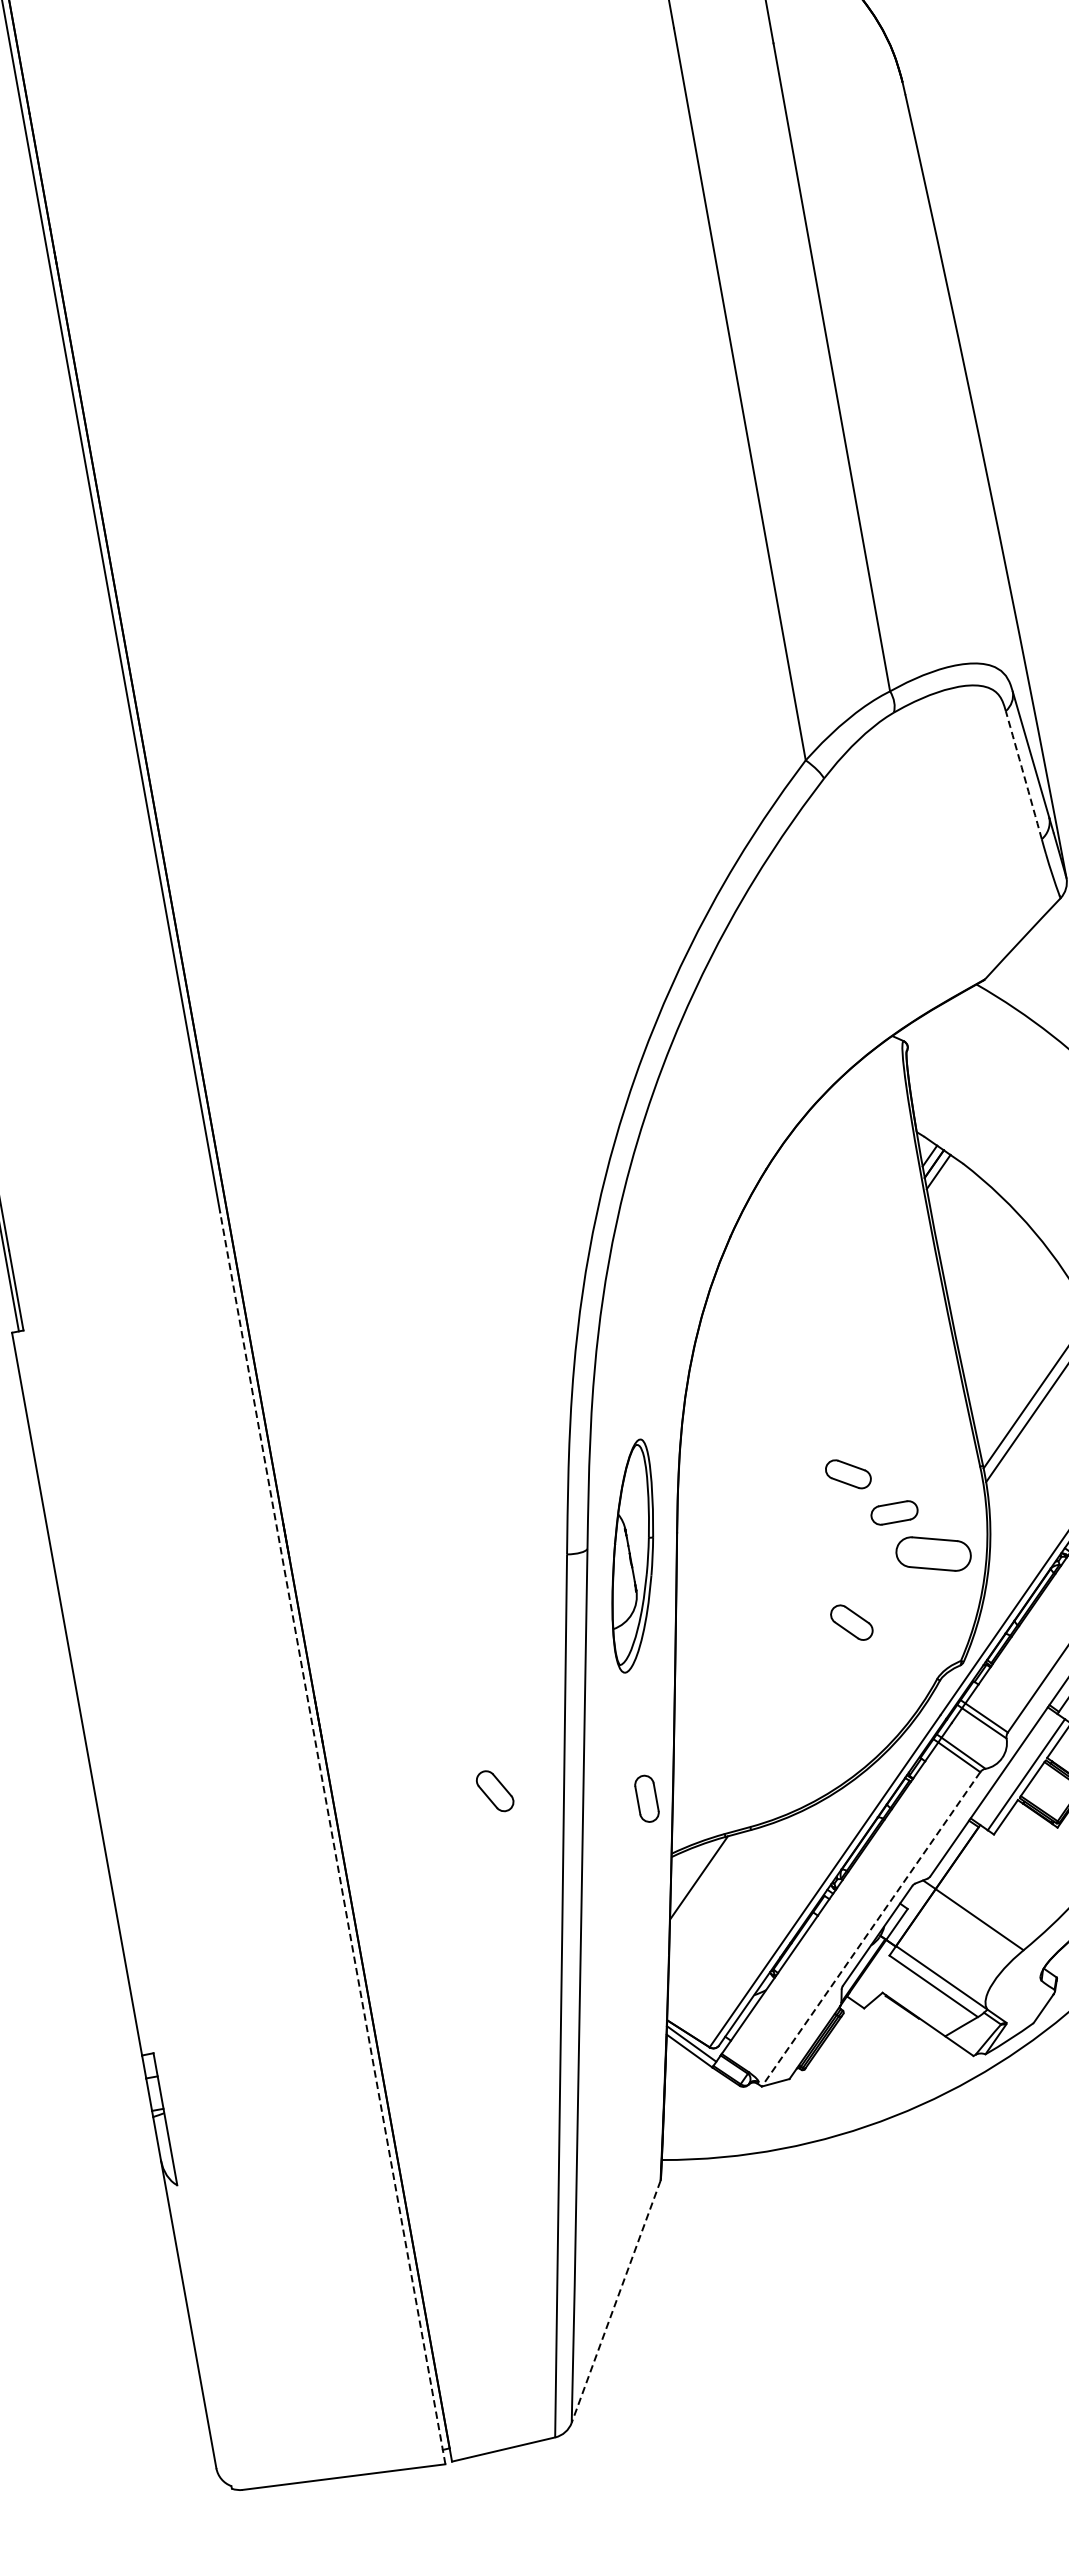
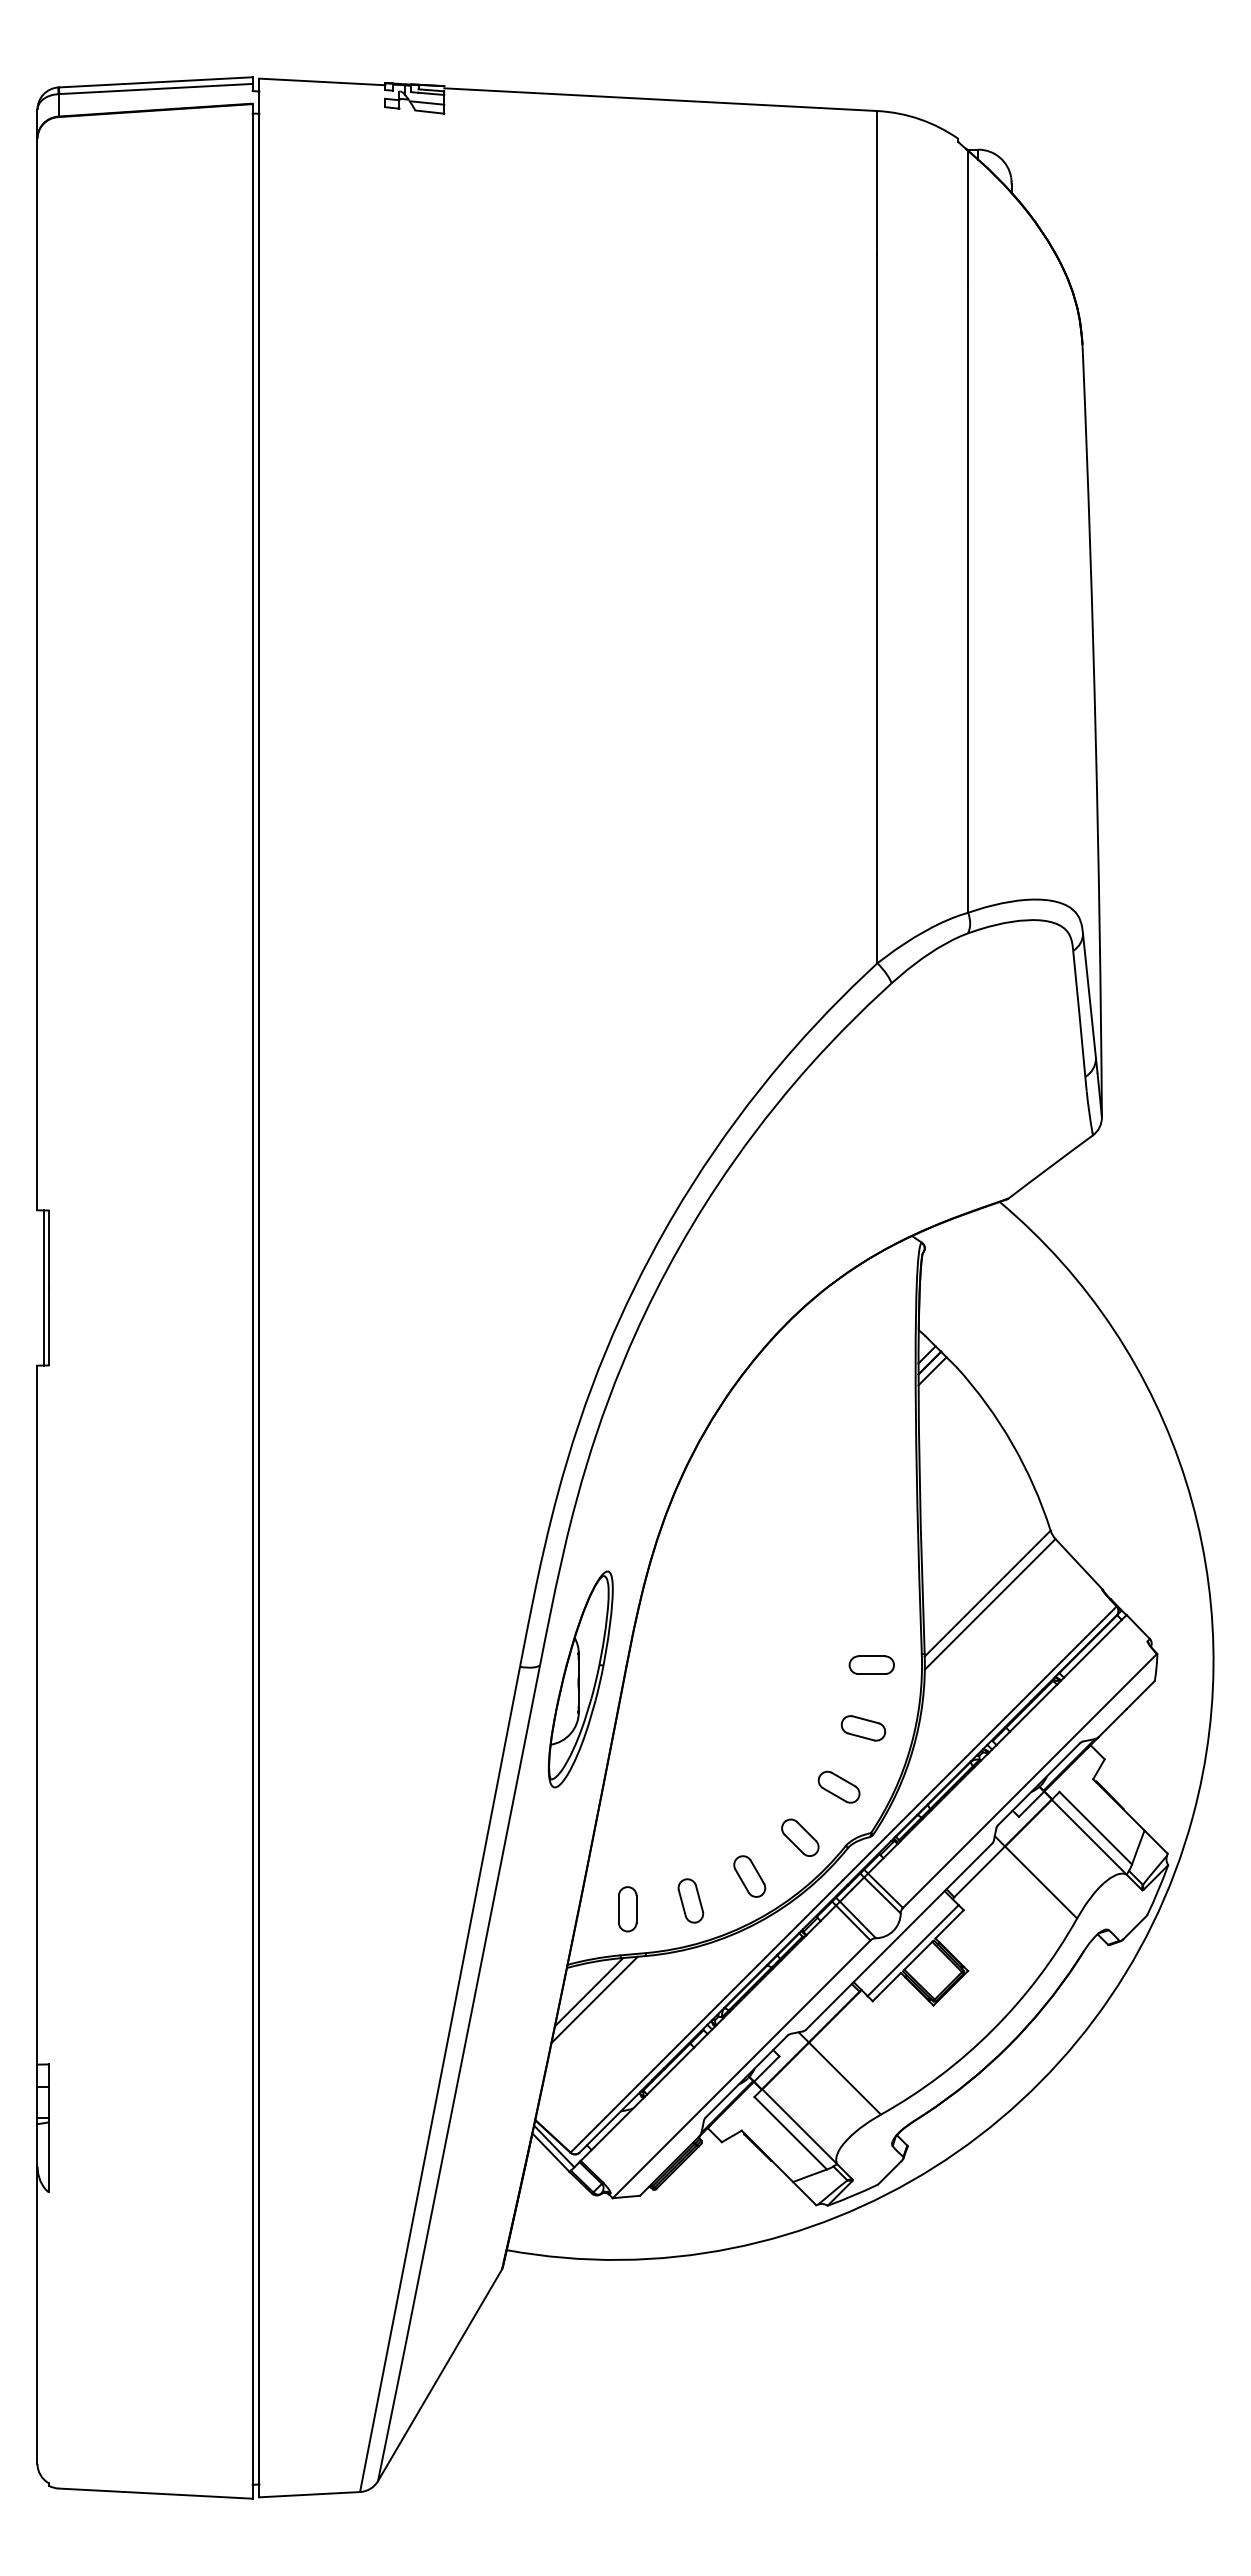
arc: (1023, 774) -> (1079, 1013), dashed -> solid
part: (847, 1473) -> (838, 1786), moved
part: (894, 1512) -> (871, 1664), moved
part: (933, 1554) -> (863, 1728), size x0.62
part: (851, 1622) -> (800, 1837), moved
part: (786, 1764) -> (690, 1900), added
part: (494, 1791) -> (749, 1876), moved
part: (646, 1799) -> (627, 1909), moved
line: (332, 1837) -> (252, 1892), dashed -> solid
line: (705, 1884) -> (594, 1999), added
line: (870, 1929) -> (741, 2069), dashed -> solid
line: (616, 2301) -> (440, 2375), dashed -> solid

